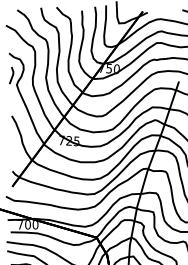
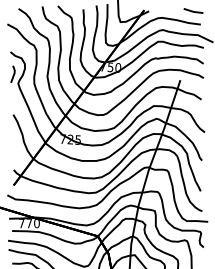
text: (28, 224) -> (29, 223), 700 -> 770

